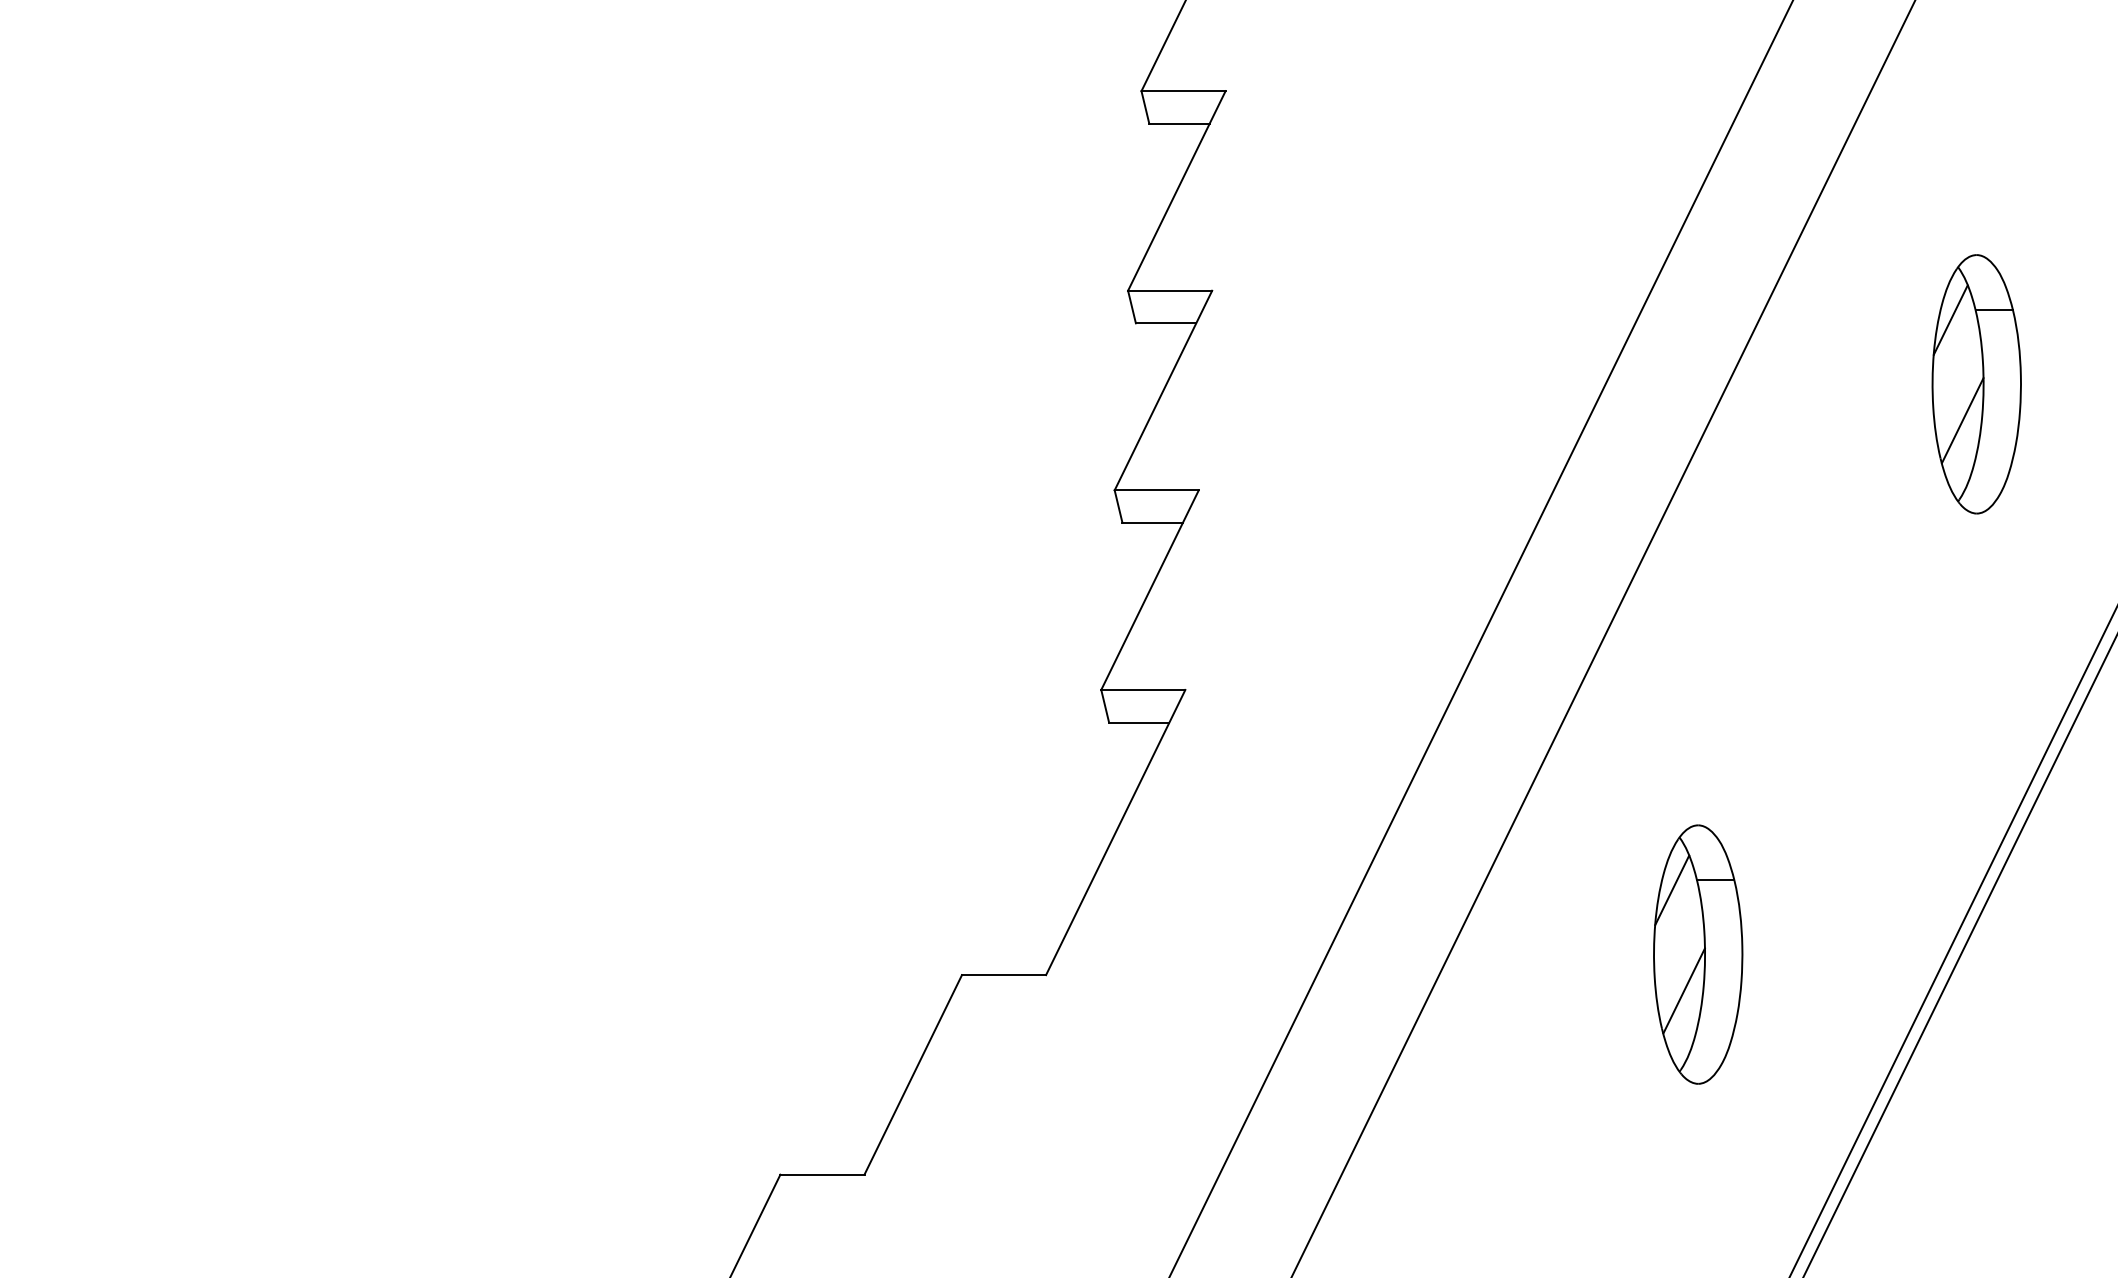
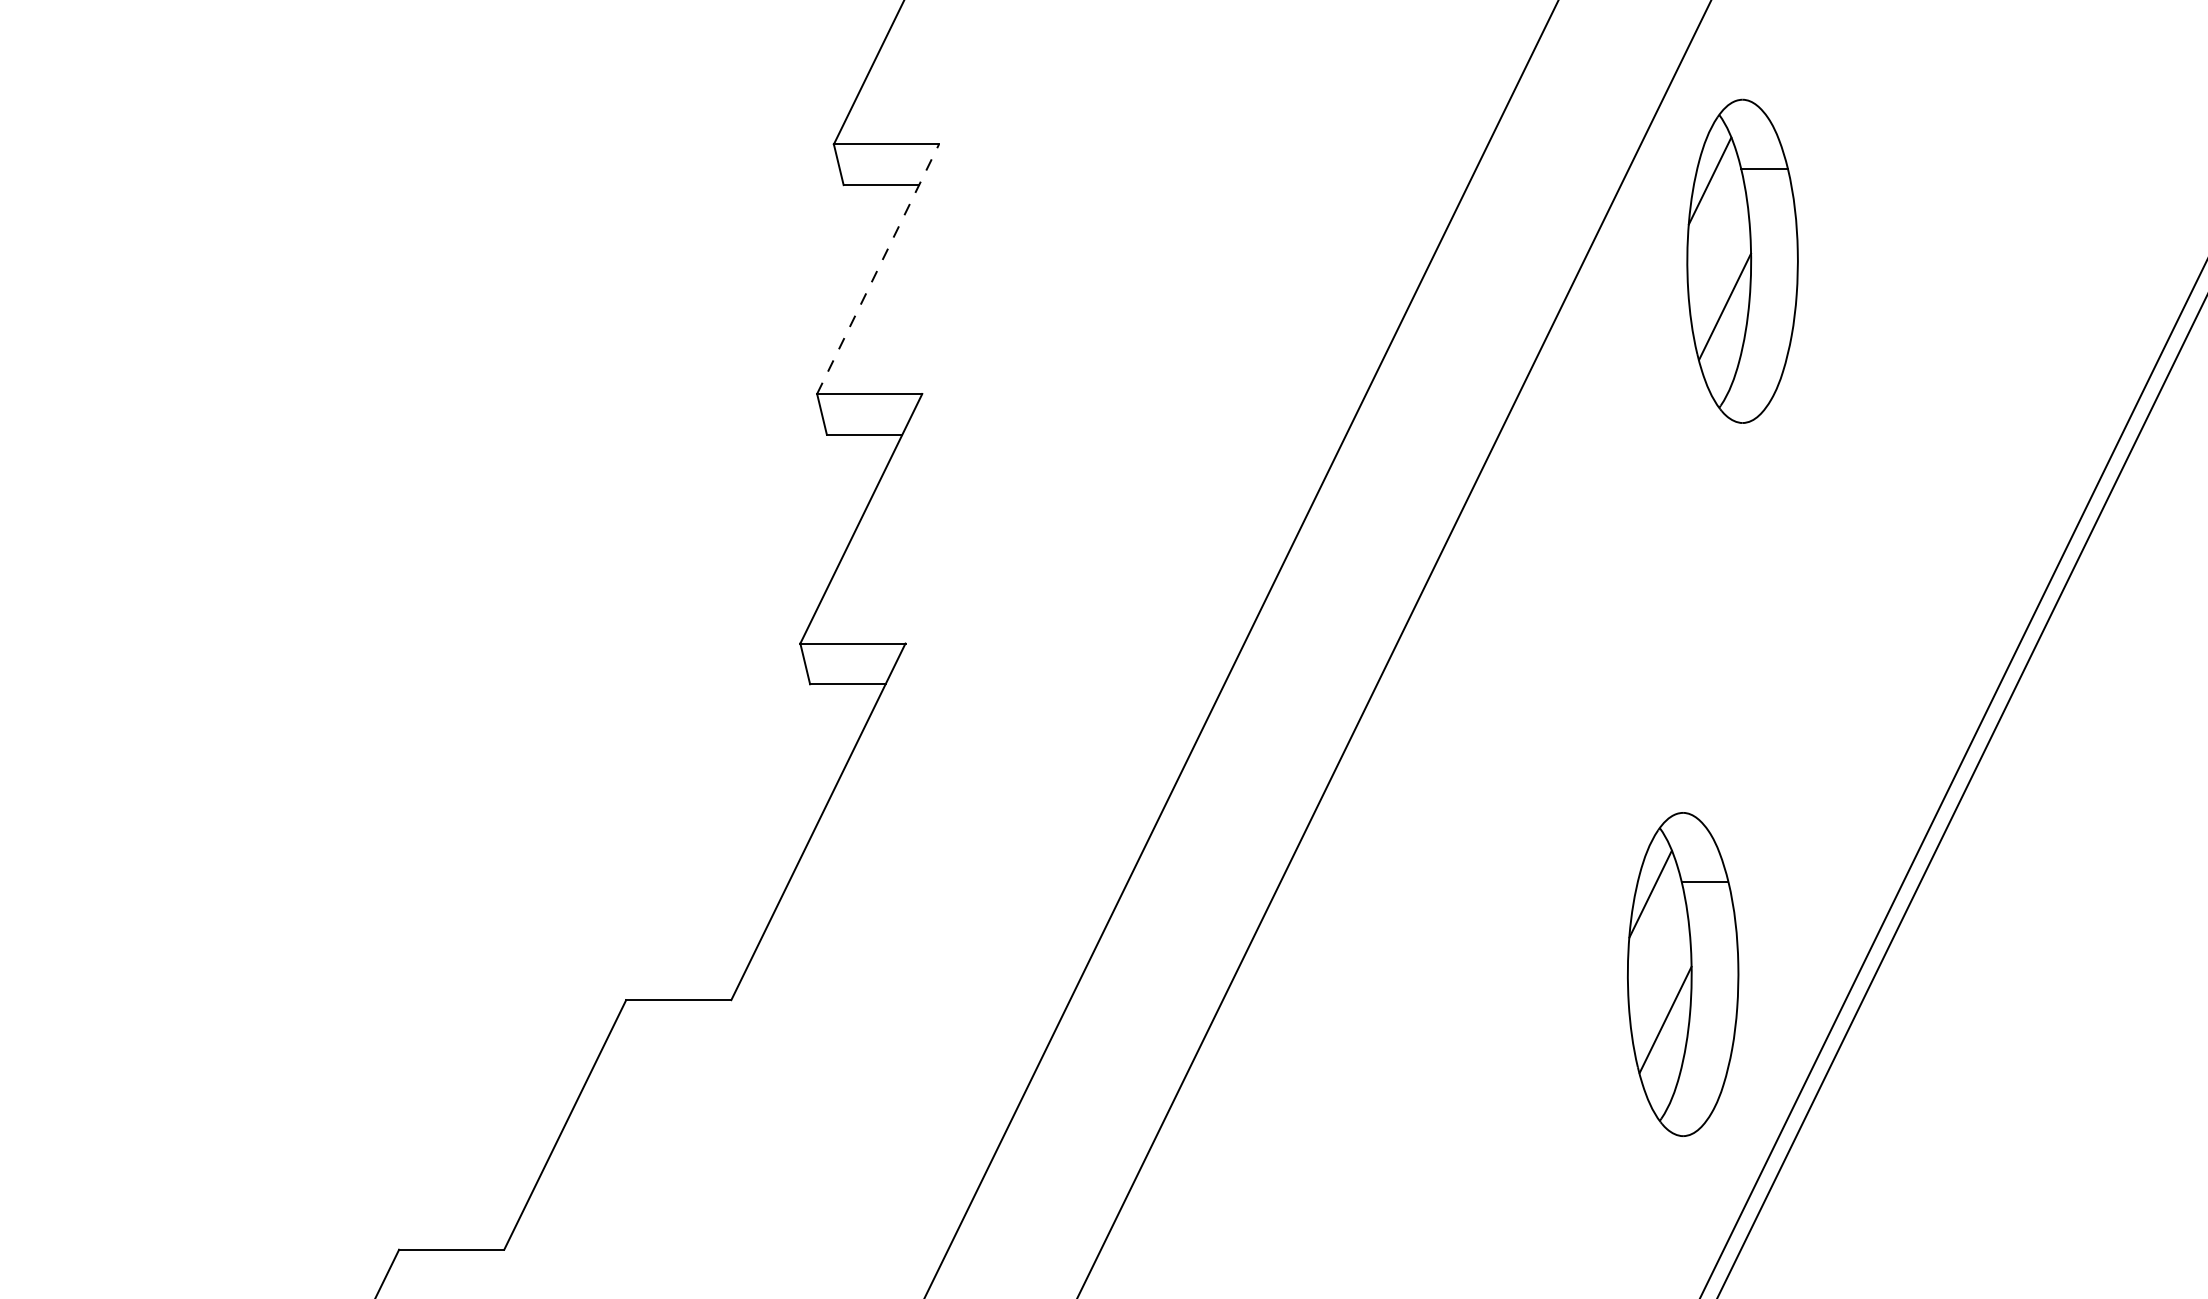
part: (1976, 384) -> (1742, 261), moved
line: (1163, 390) -> (878, 269), solid -> dashed
part: (1698, 954) -> (1683, 974), moved

